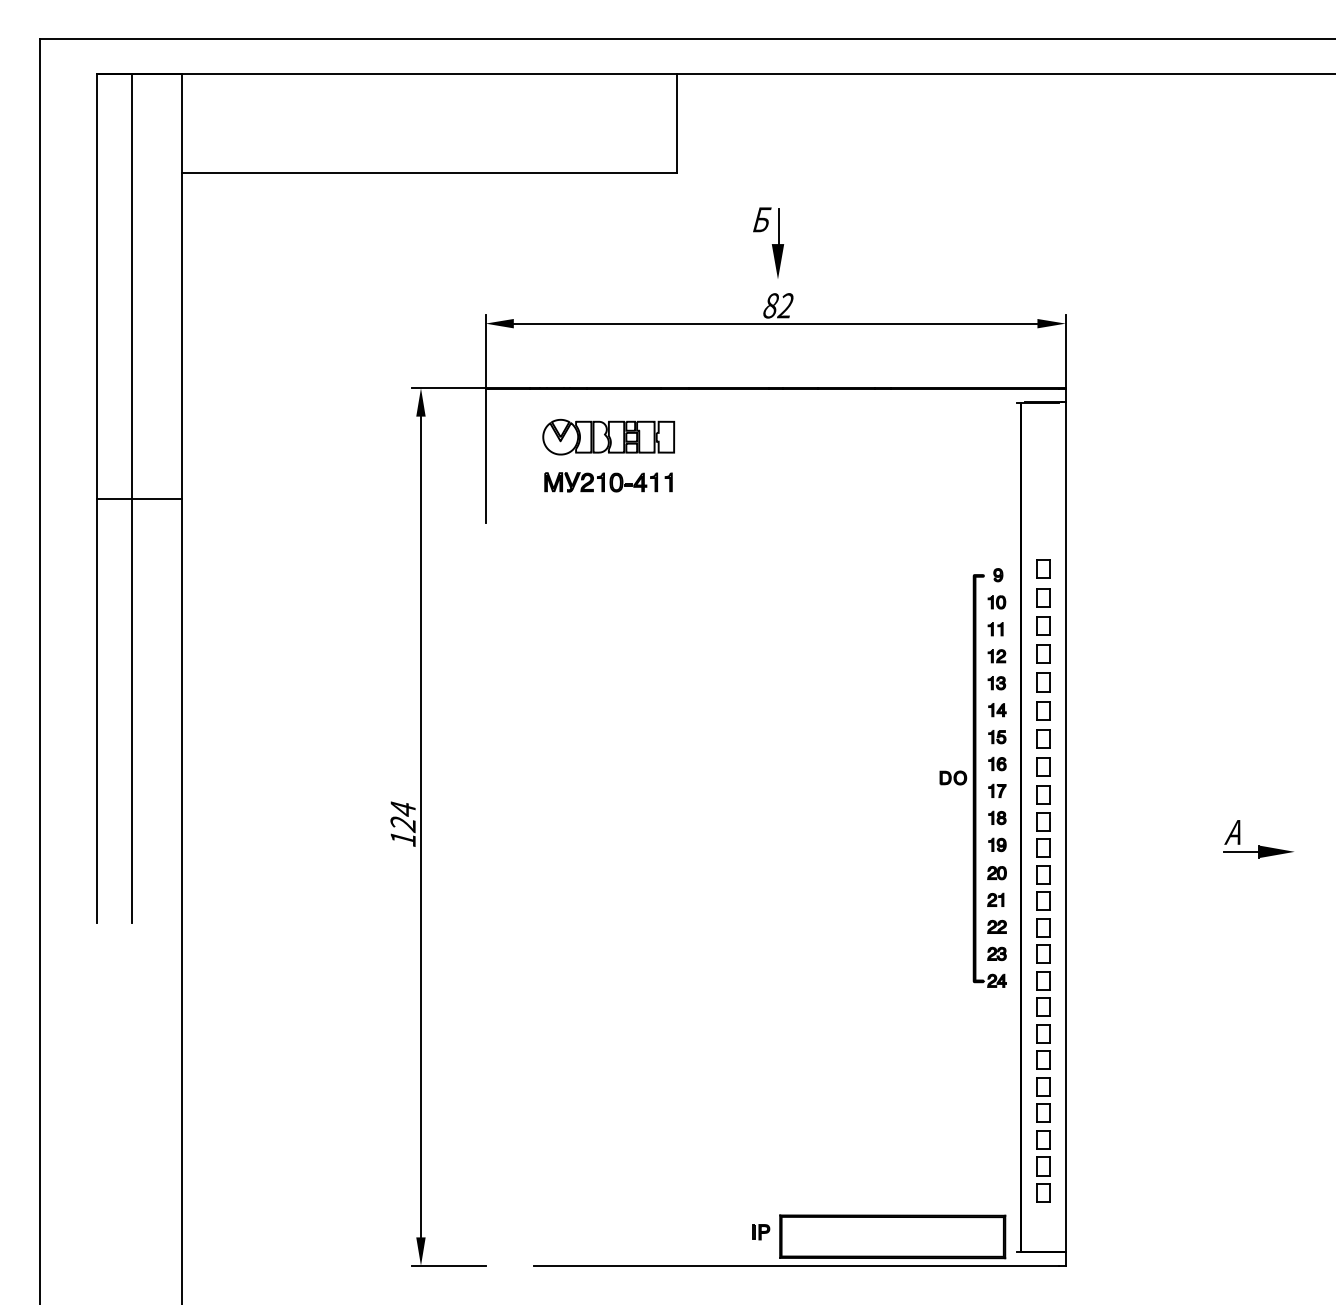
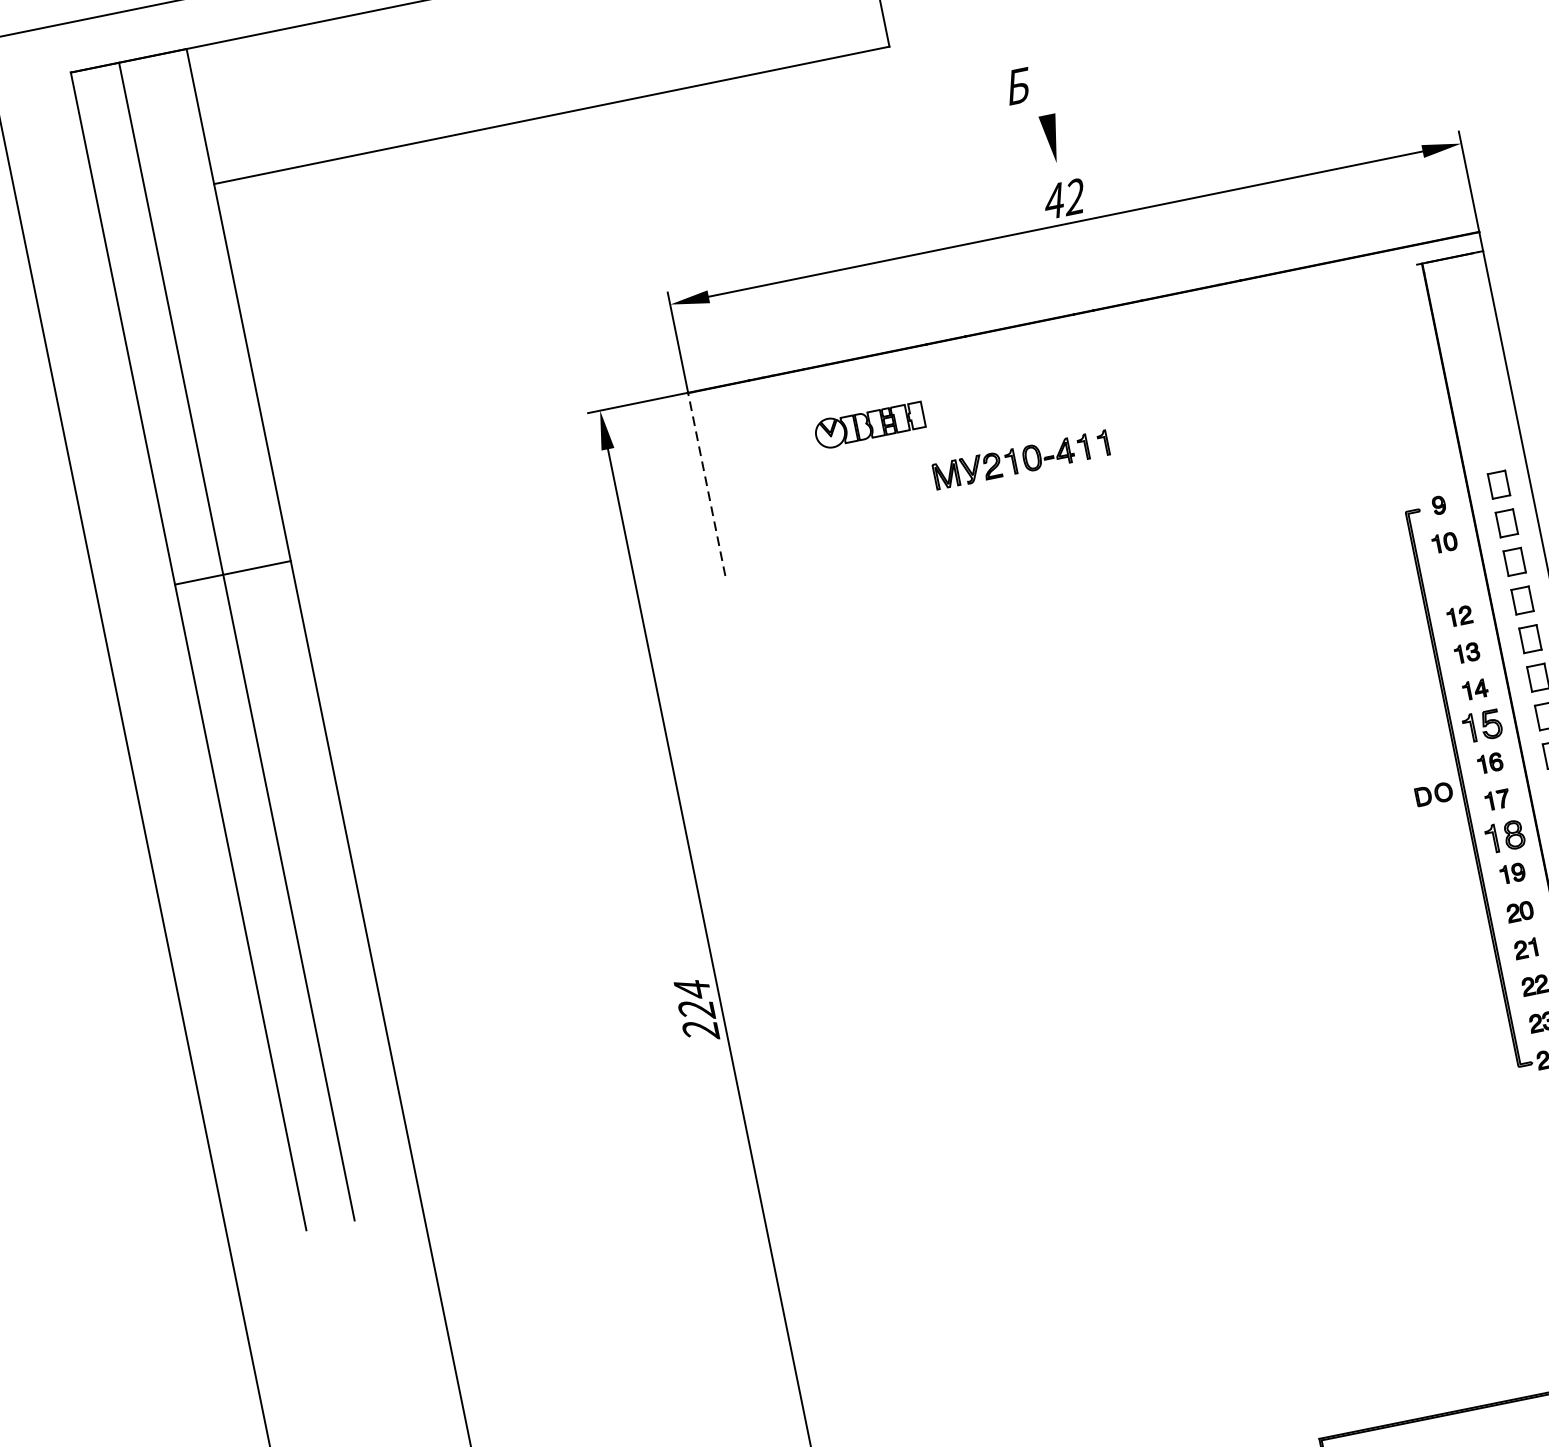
line: (778, 226) -> (1042, 90), removed
text: (770, 305) -> (1053, 200), 82 -> 42
part: (608, 436) -> (869, 424), size x0.6
line: (485, 455) -> (706, 484), solid -> dashed
part: (608, 482) -> (1021, 460), moved
line: (138, 498) -> (231, 572), moved
part: (995, 629) -> (1450, 580), removed
part: (997, 737) -> (1483, 726), size x1.6
part: (997, 817) -> (1505, 835), size x1.6
text: (402, 839) -> (700, 1030), 124 -> 224

